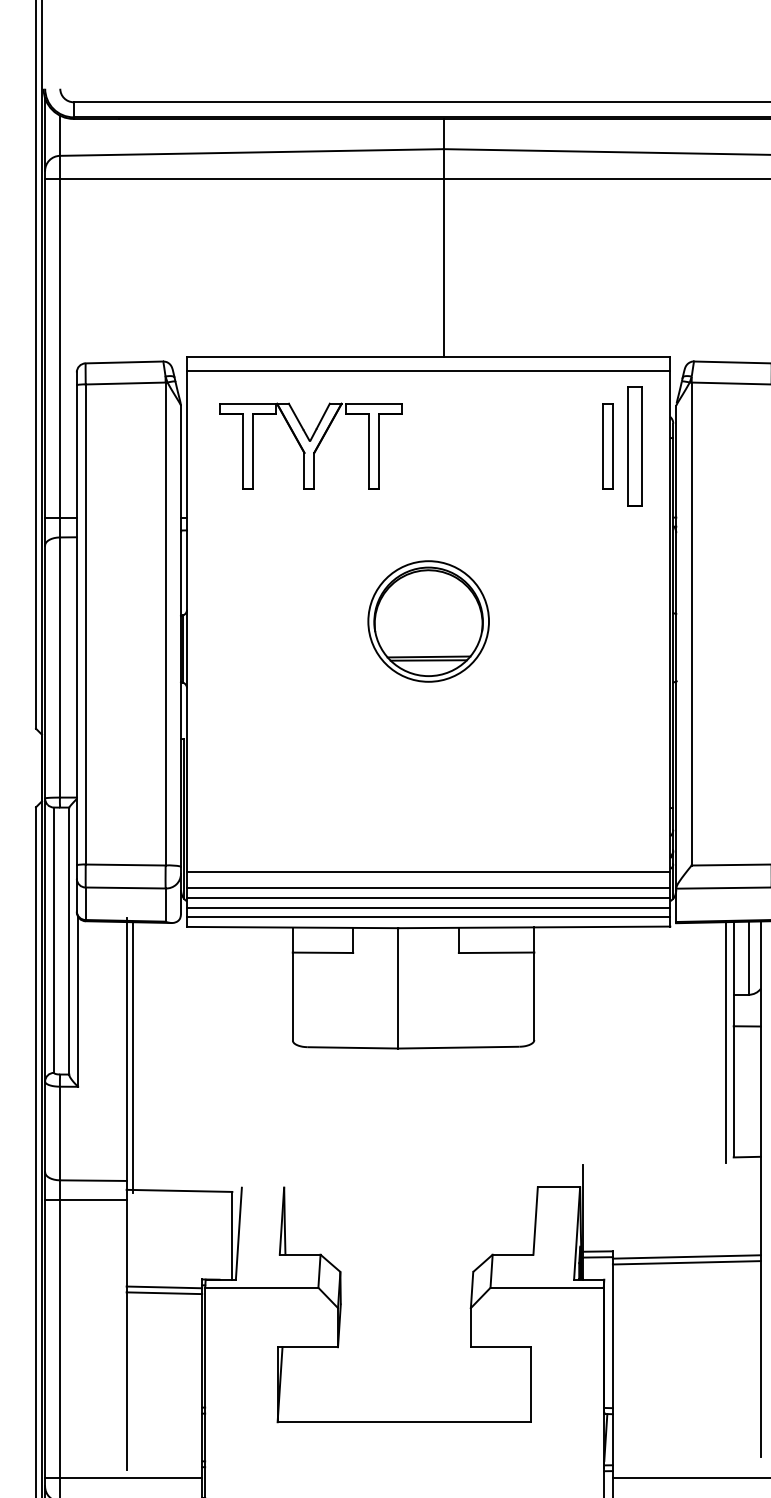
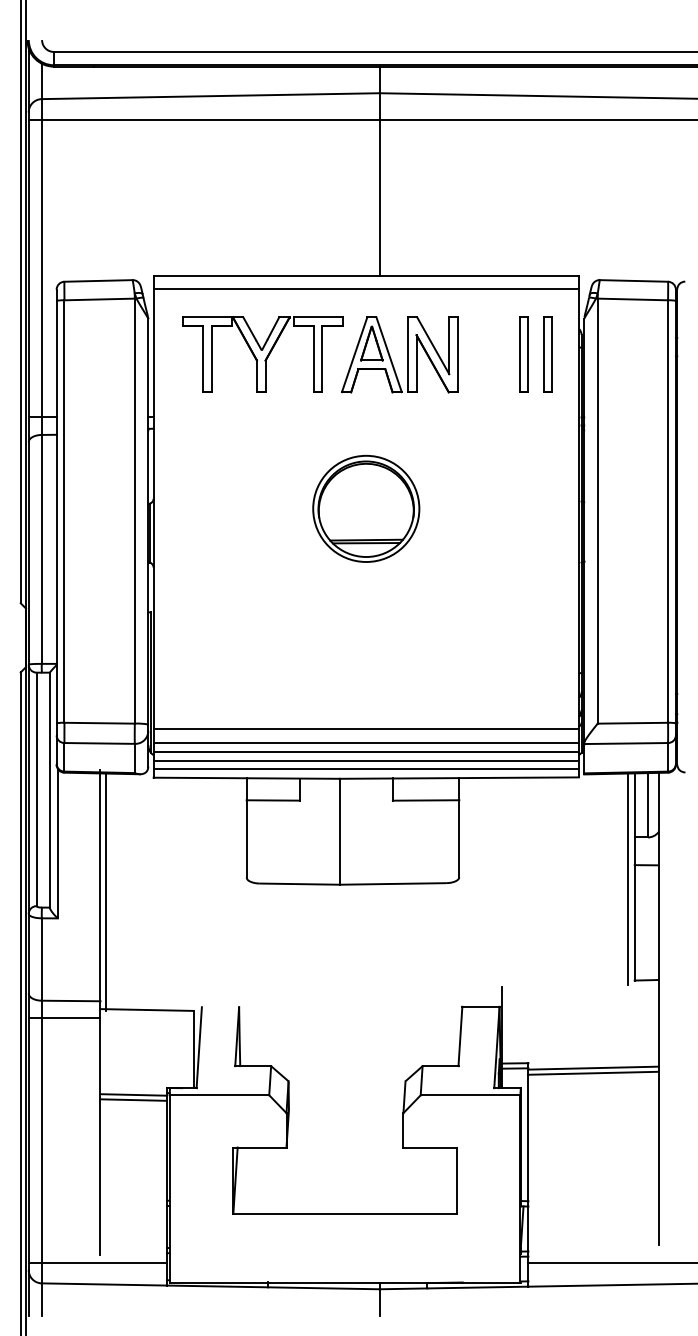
part: (475, 446) -> (407, 354), added
part: (634, 446) -> (547, 354), size x0.71

